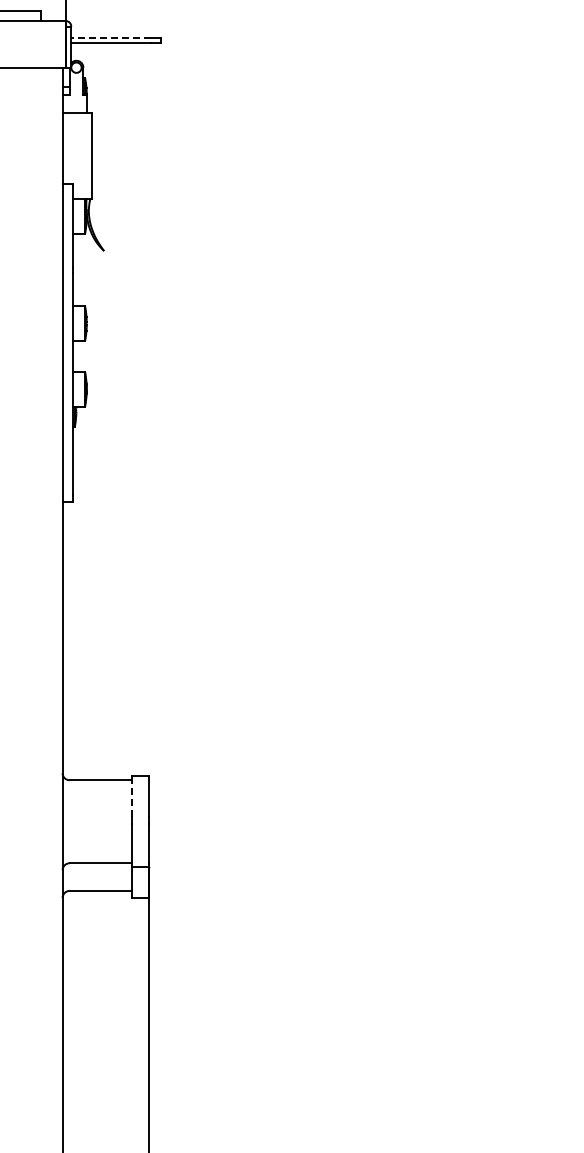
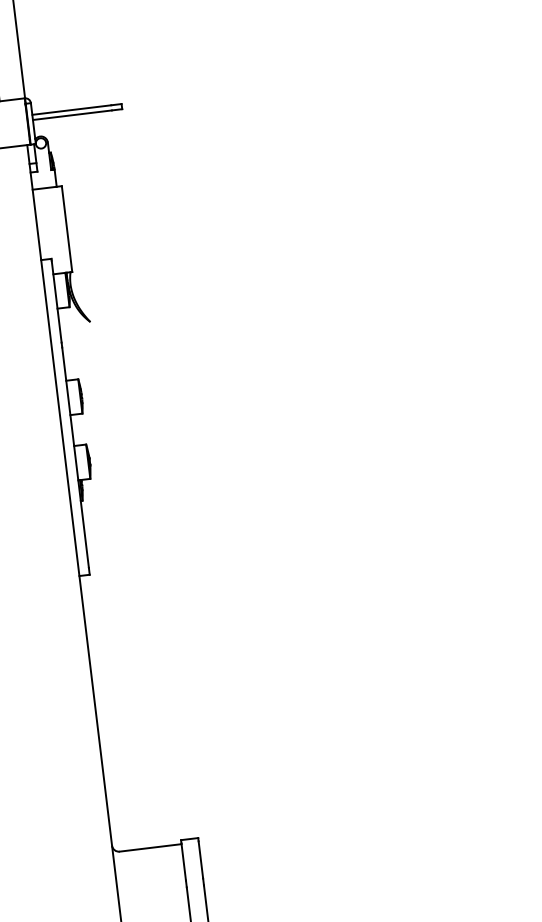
line: (111, 38) -> (72, 110), dashed -> solid
line: (131, 798) -> (183, 862), dashed -> solid

